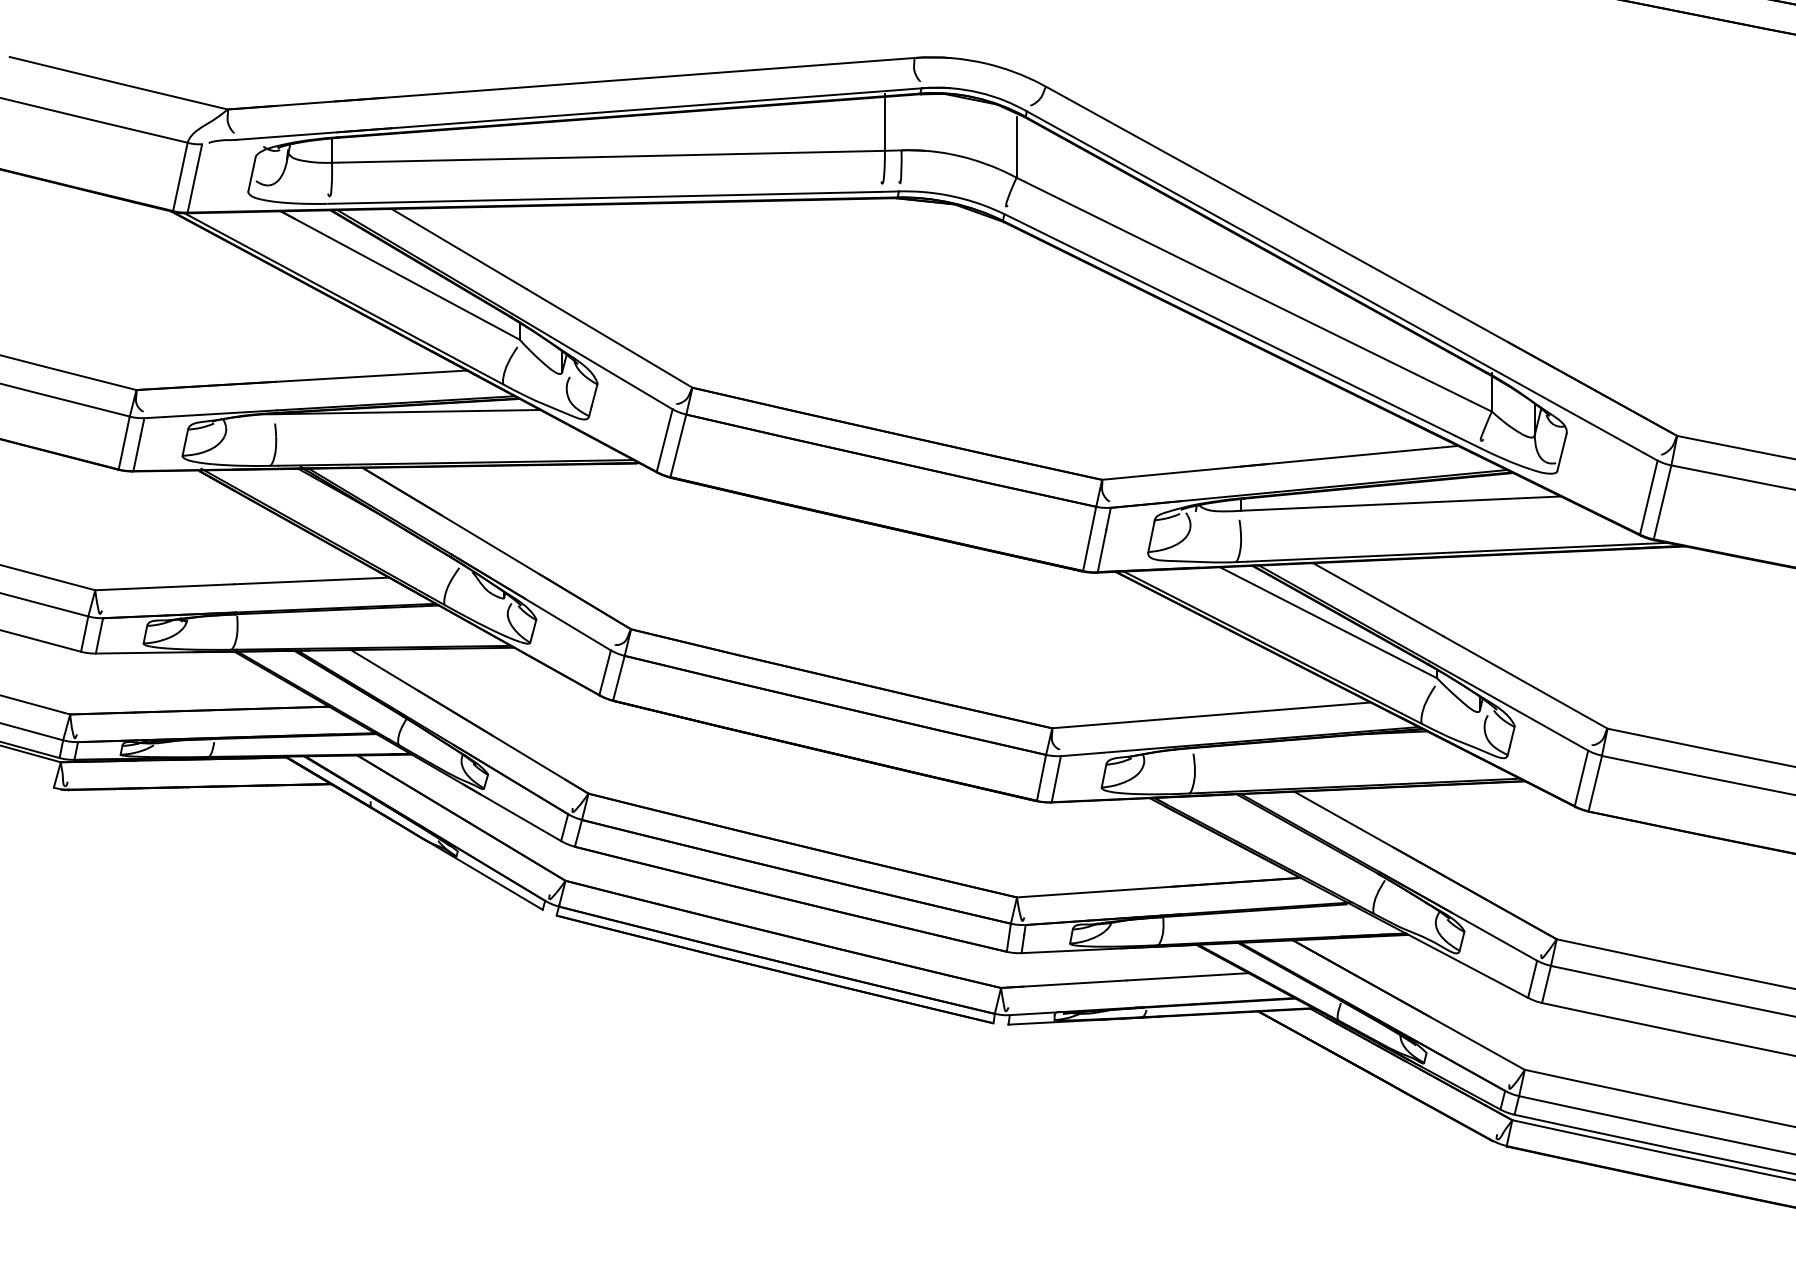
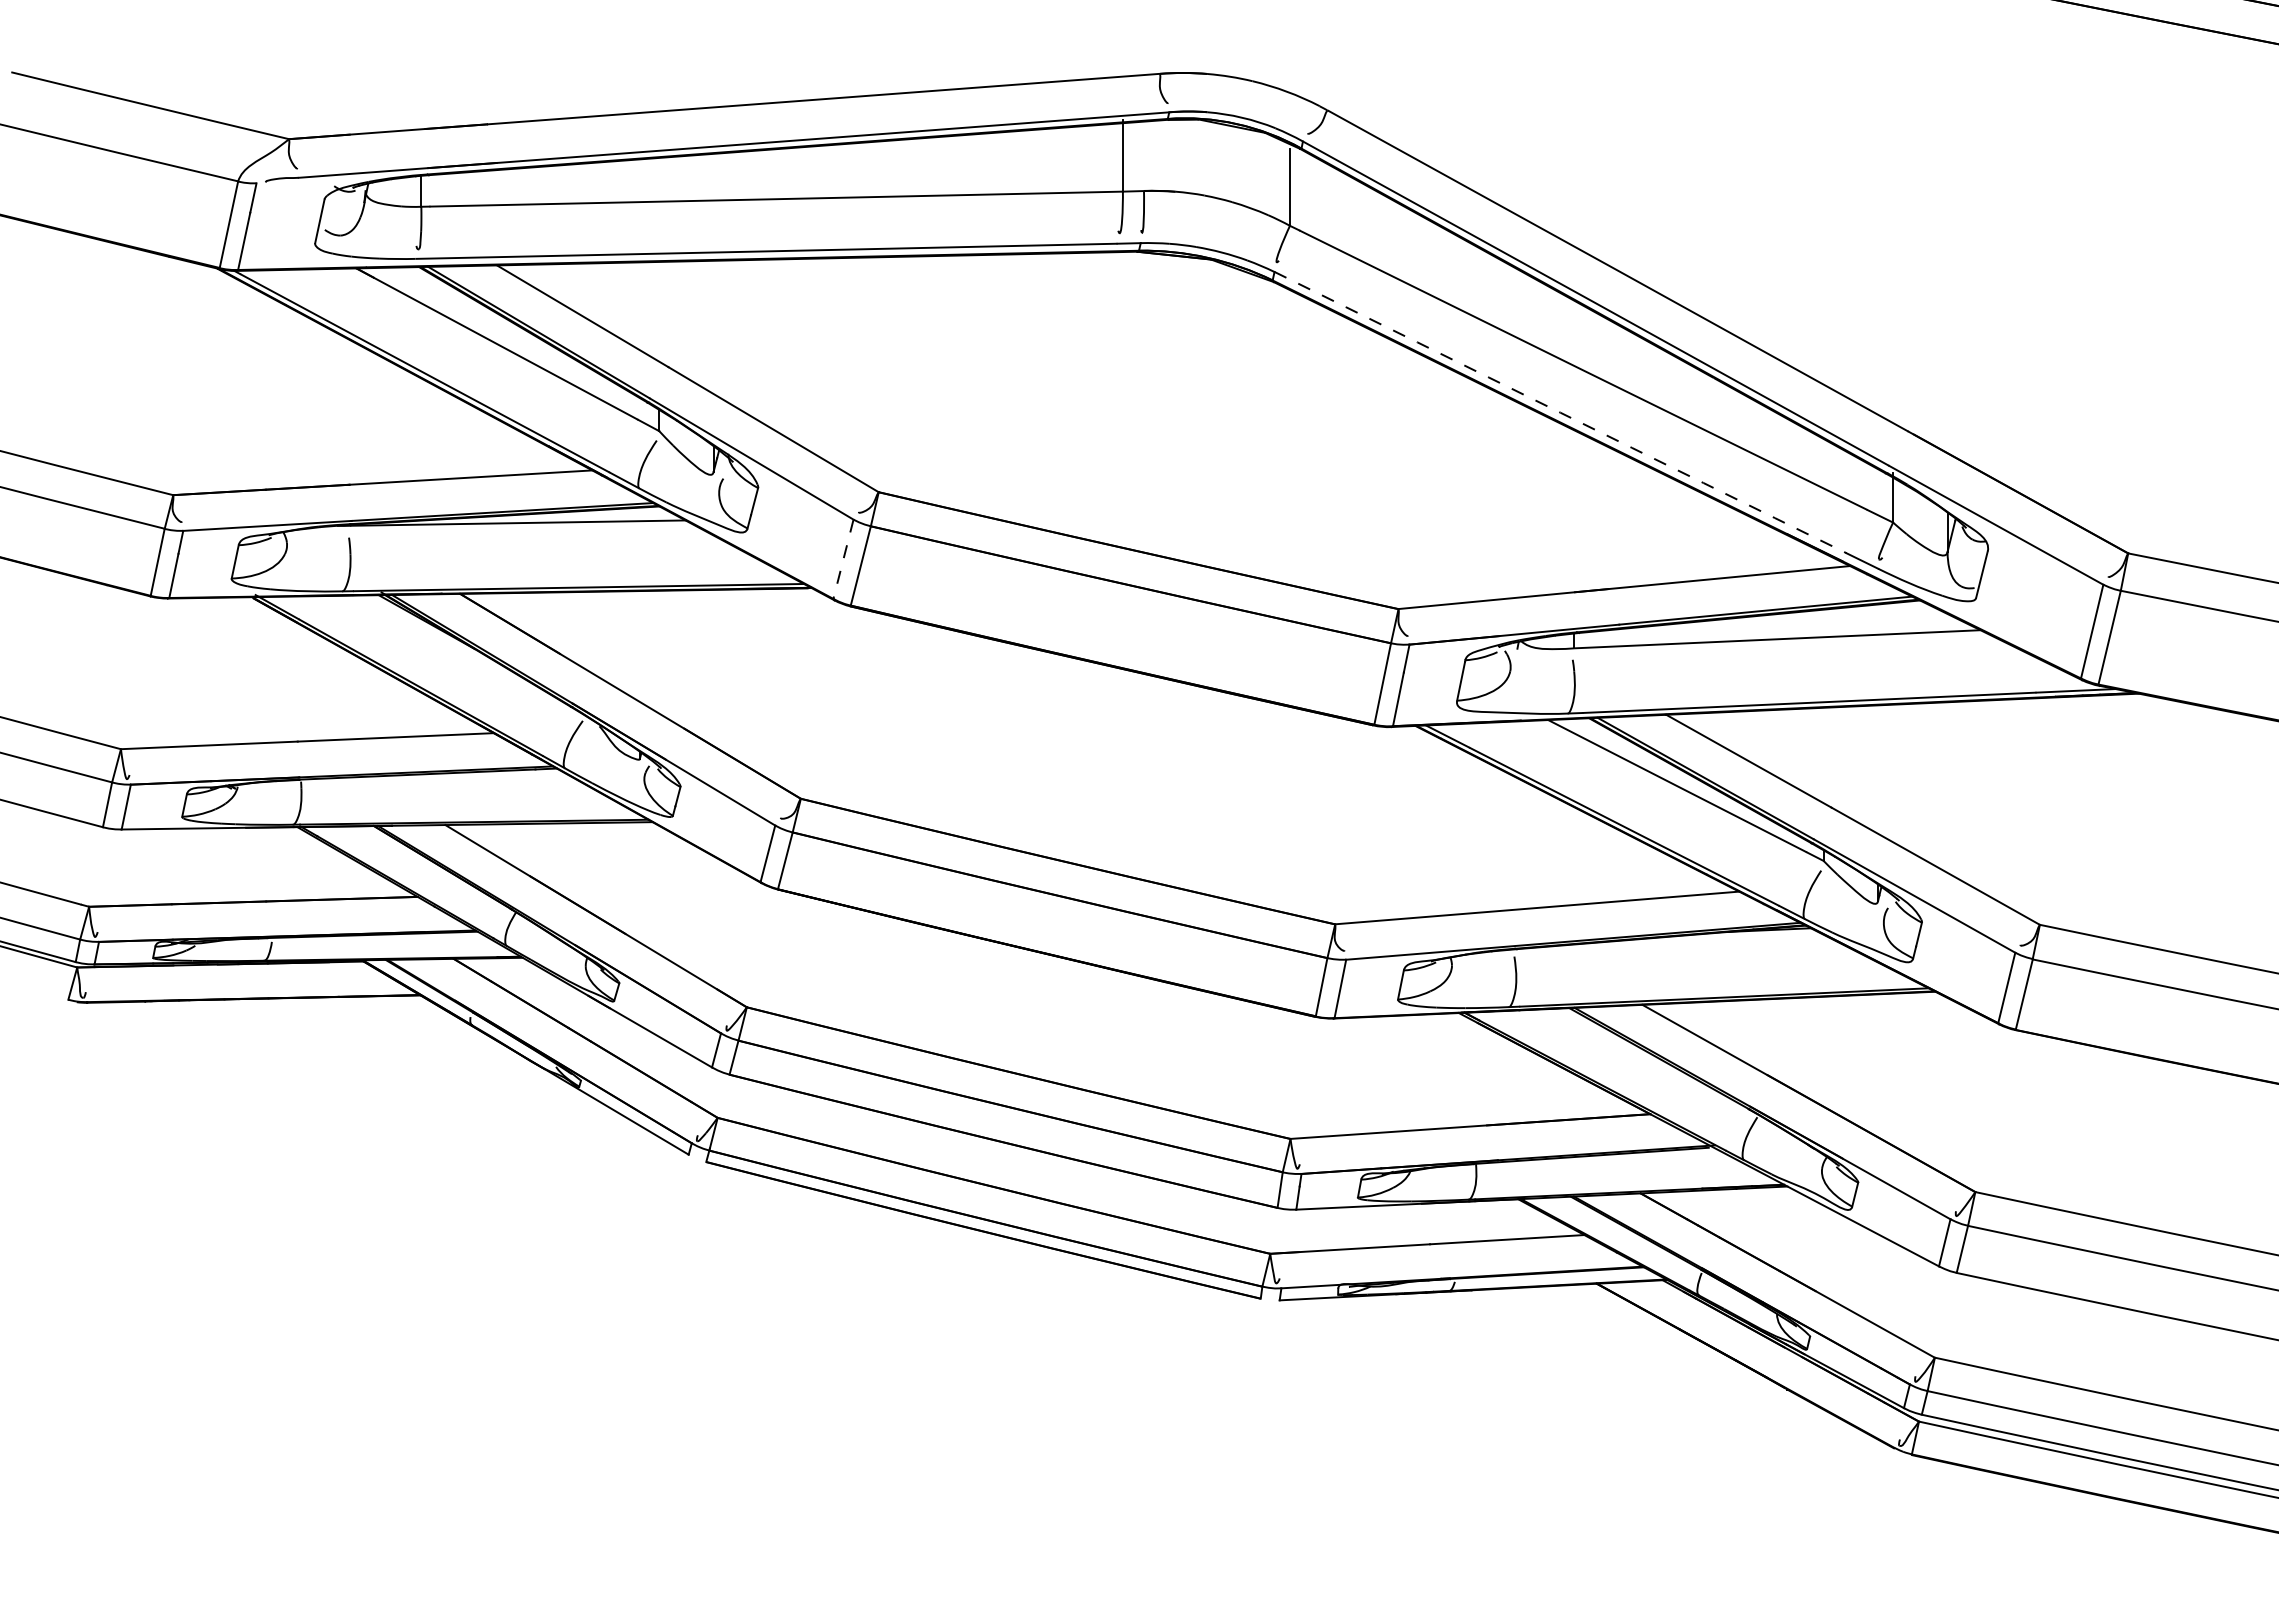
arc: (1229, 324) -> (1560, 412), solid -> dashed
line: (664, 440) -> (843, 559), solid -> dashed

